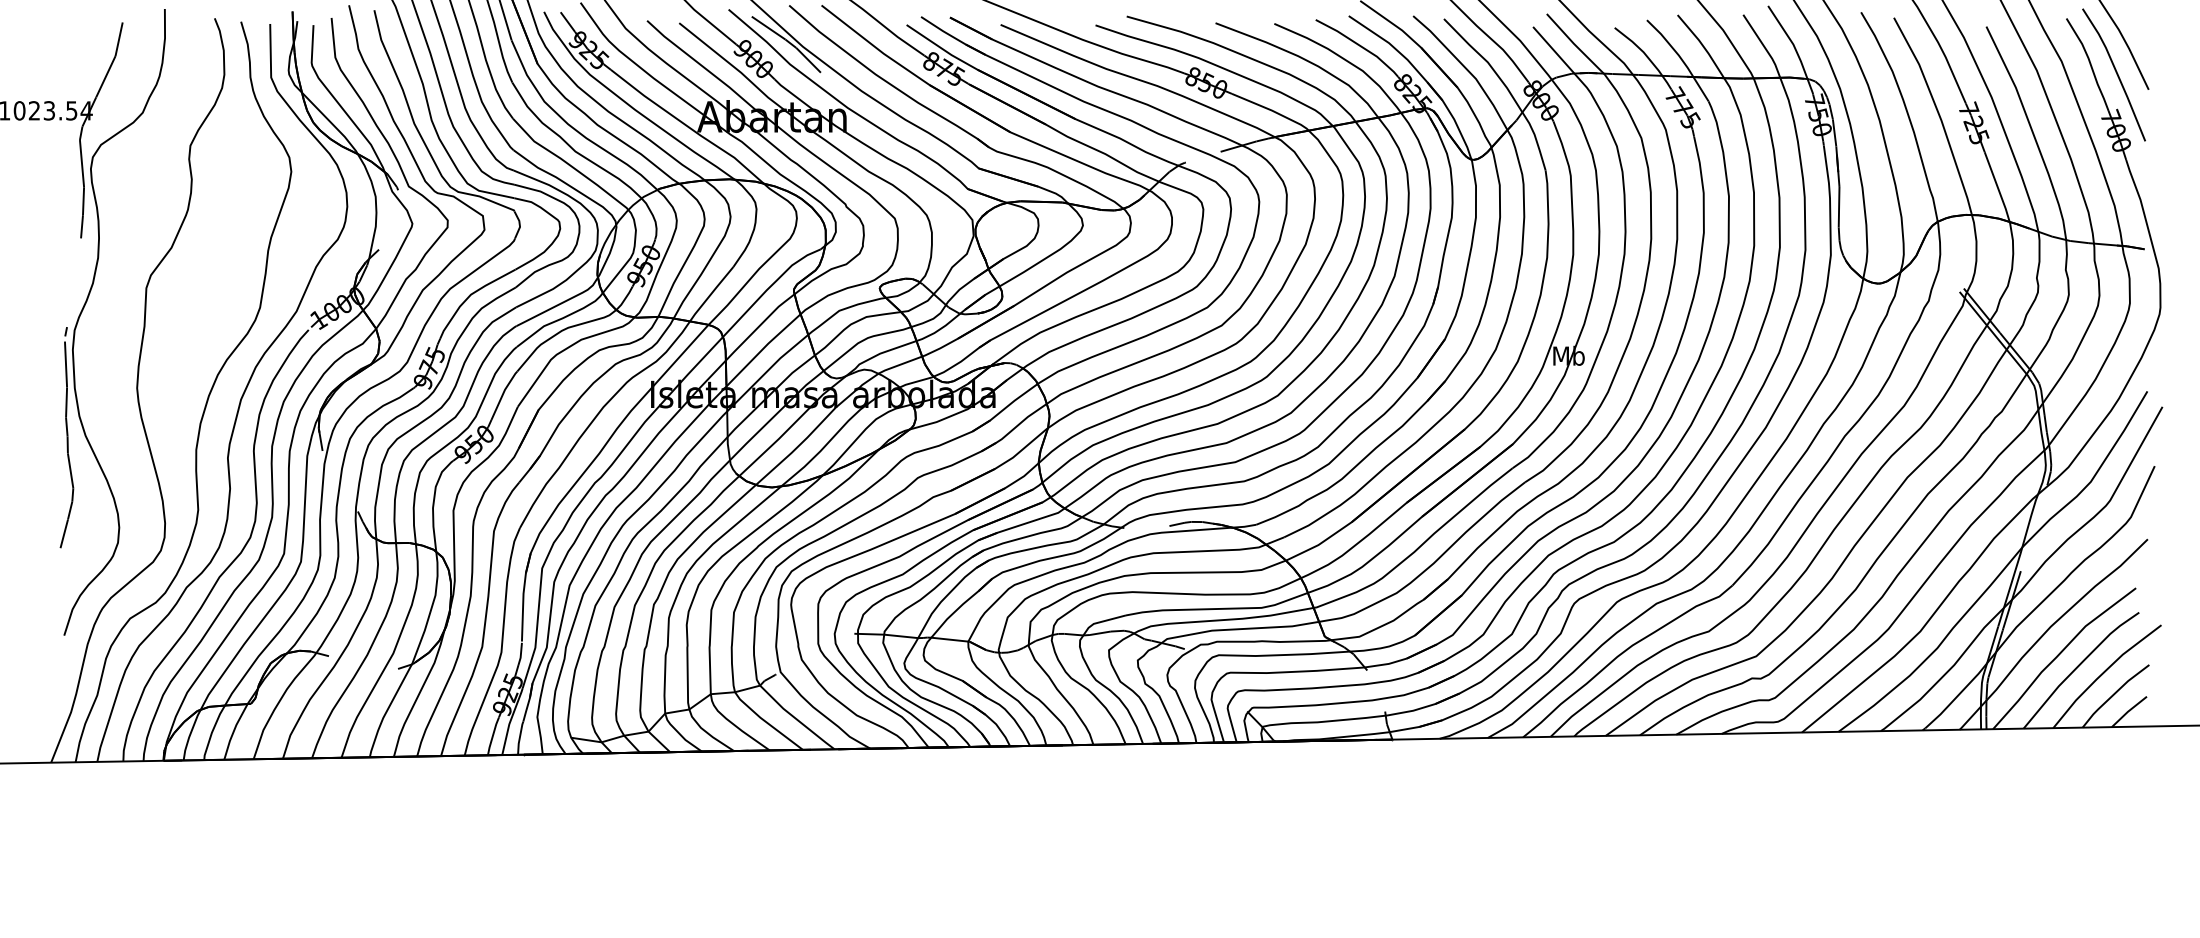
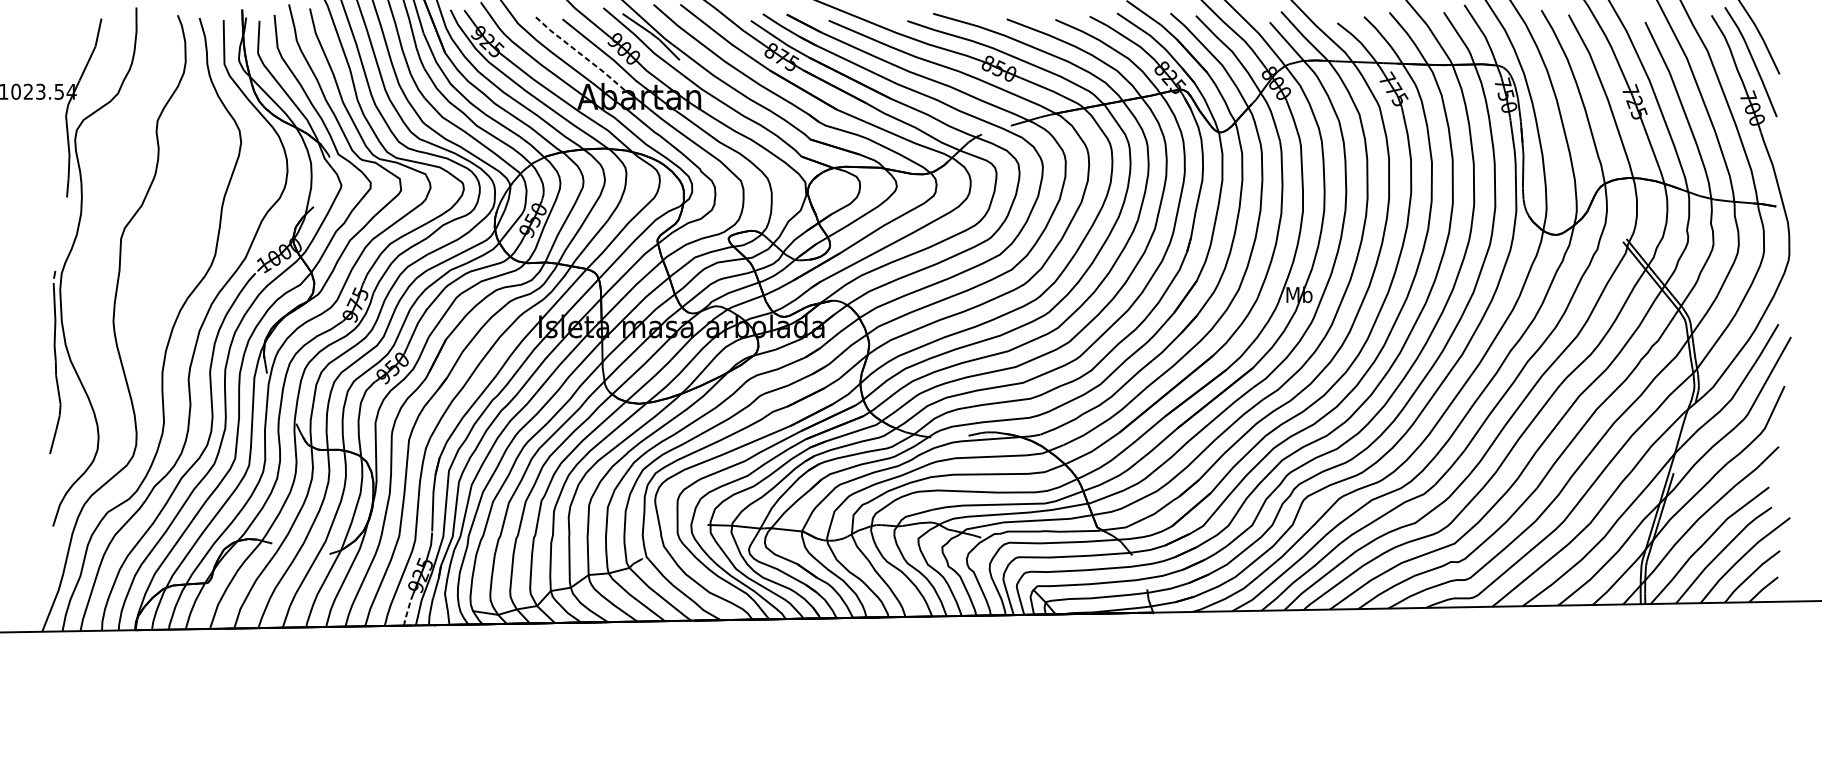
line: (701, 65) -> (580, 54), solid -> dashed
line: (492, 736) -> (407, 610), solid -> dashed

